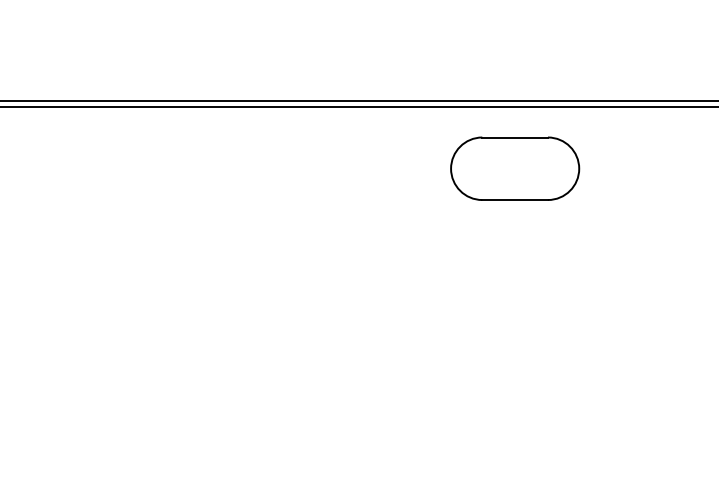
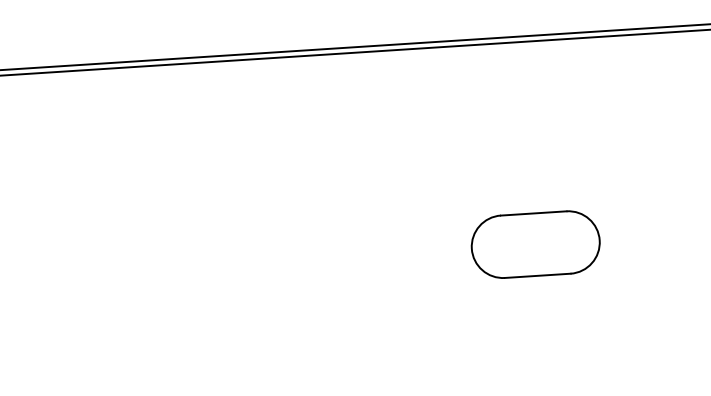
part: (515, 168) -> (536, 244), moved

